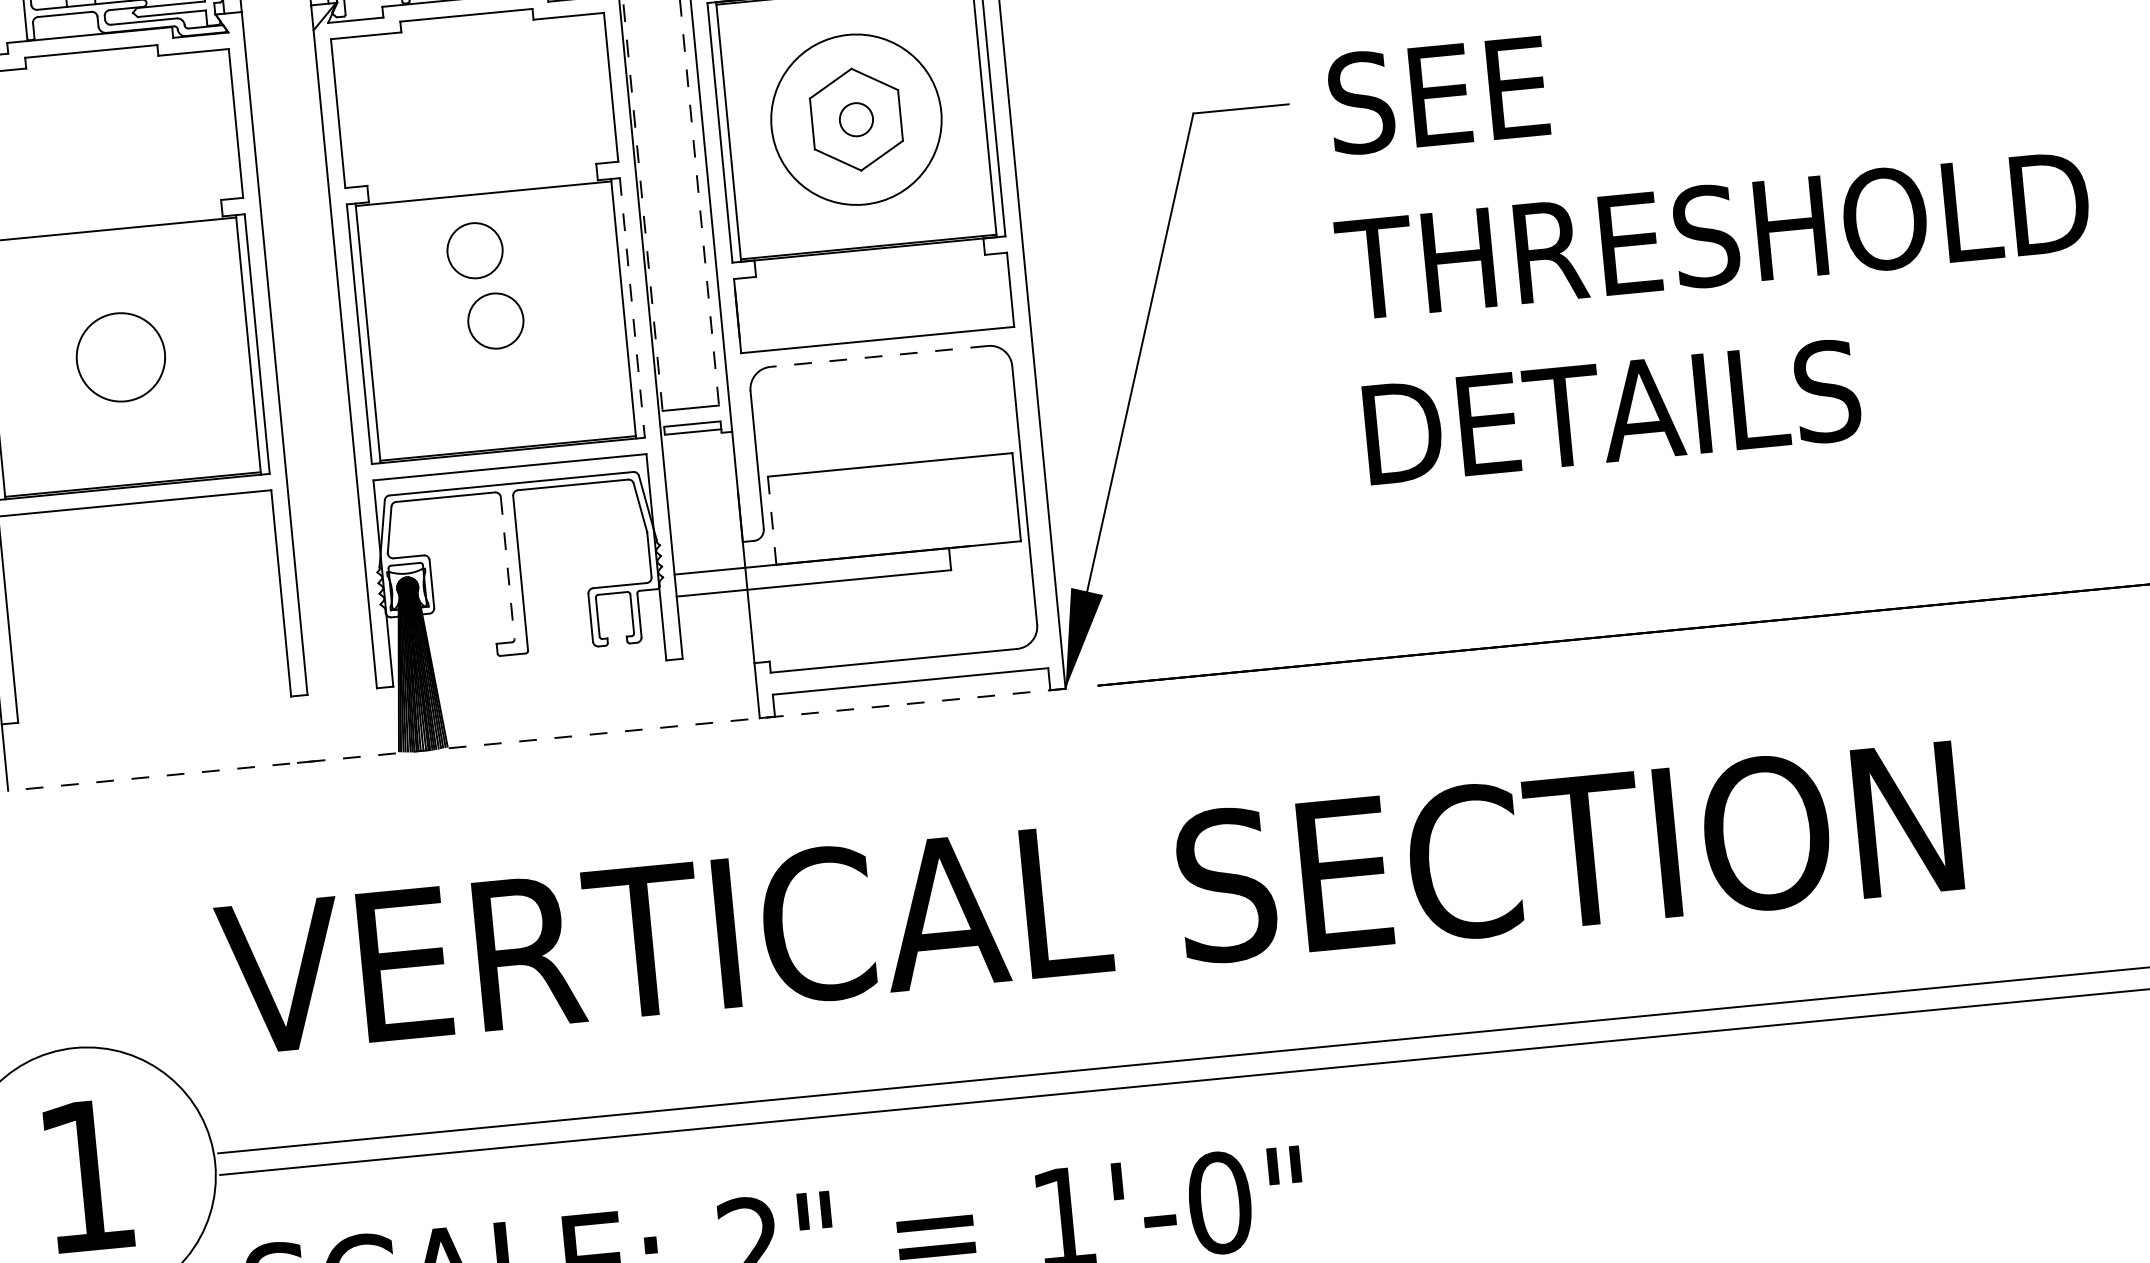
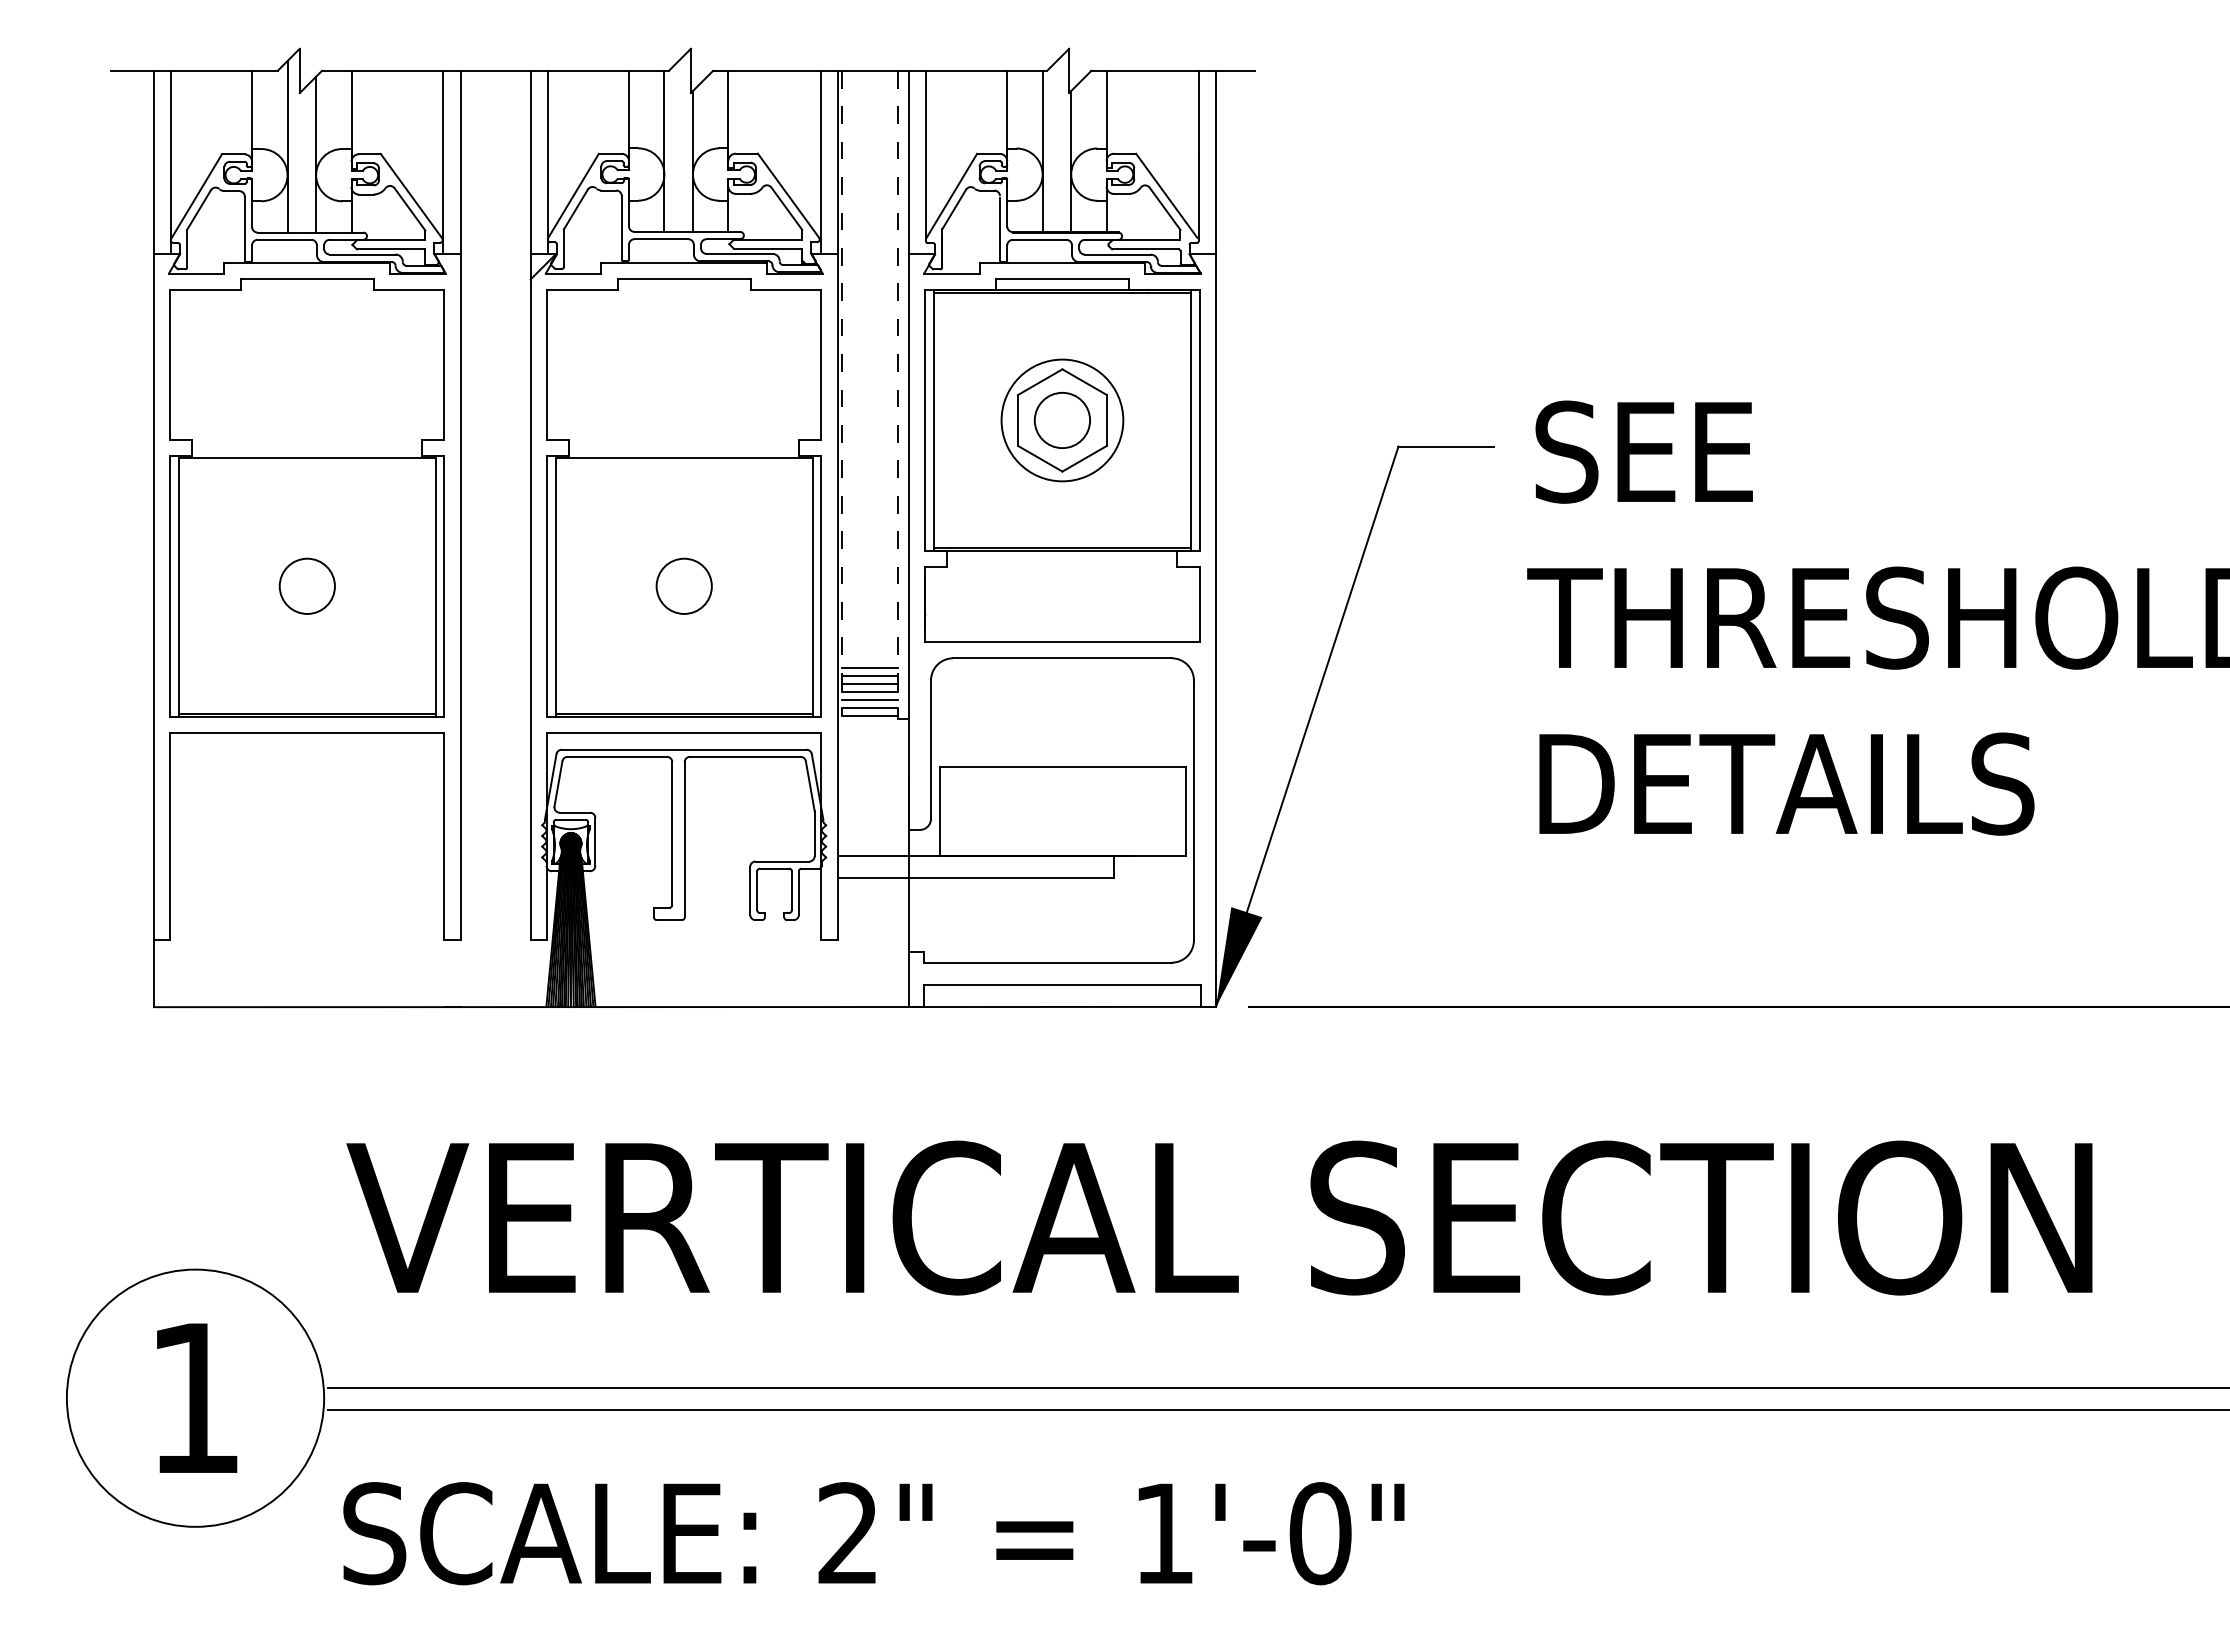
circle: (856, 119) -> (1062, 420), size x0.71
circle: (856, 119) -> (1062, 420), size x1.67
circle: (474, 249) -> (669, 513), removed
line: (632, 308) -> (821, 586), dashed -> solid
circle: (119, 356) -> (306, 585), size x0.62
line: (878, 356) -> (1061, 658), dashed -> solid
line: (688, 384) -> (869, 667), added
line: (688, 392) -> (869, 675), added
line: (689, 400) -> (869, 683), added
line: (691, 415) -> (869, 699), added
line: (772, 520) -> (940, 811), dashed -> solid
line: (507, 569) -> (672, 834), dashed -> solid
line: (537, 740) -> (685, 1007), dashed -> solid

